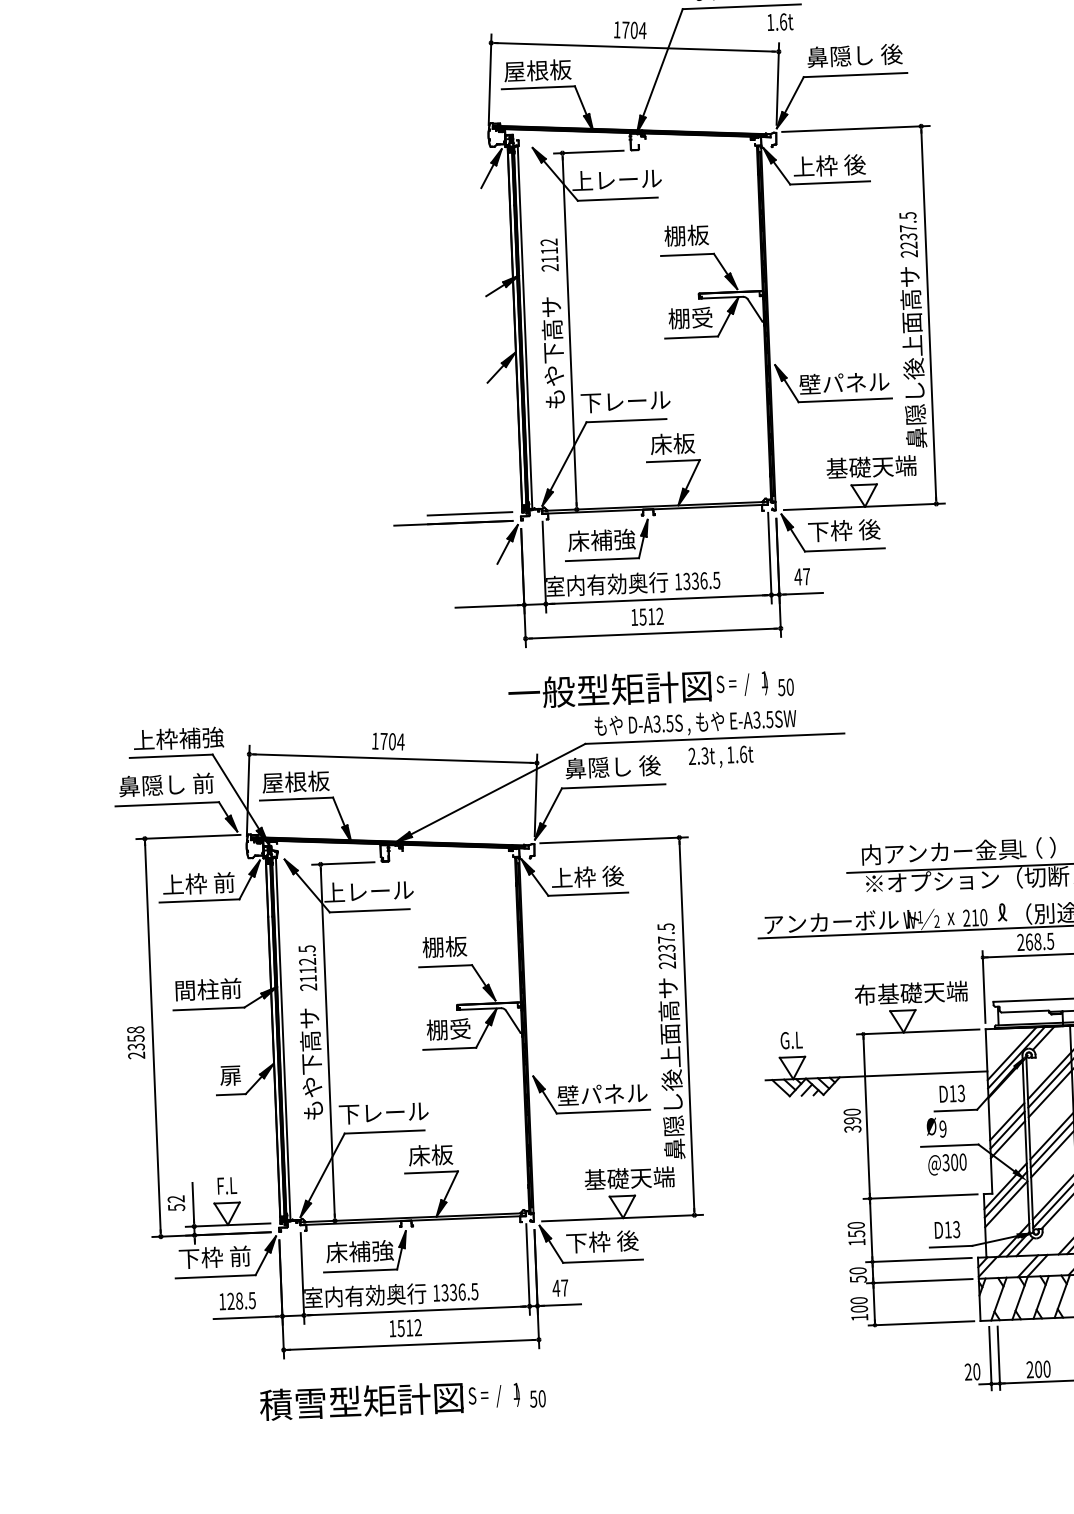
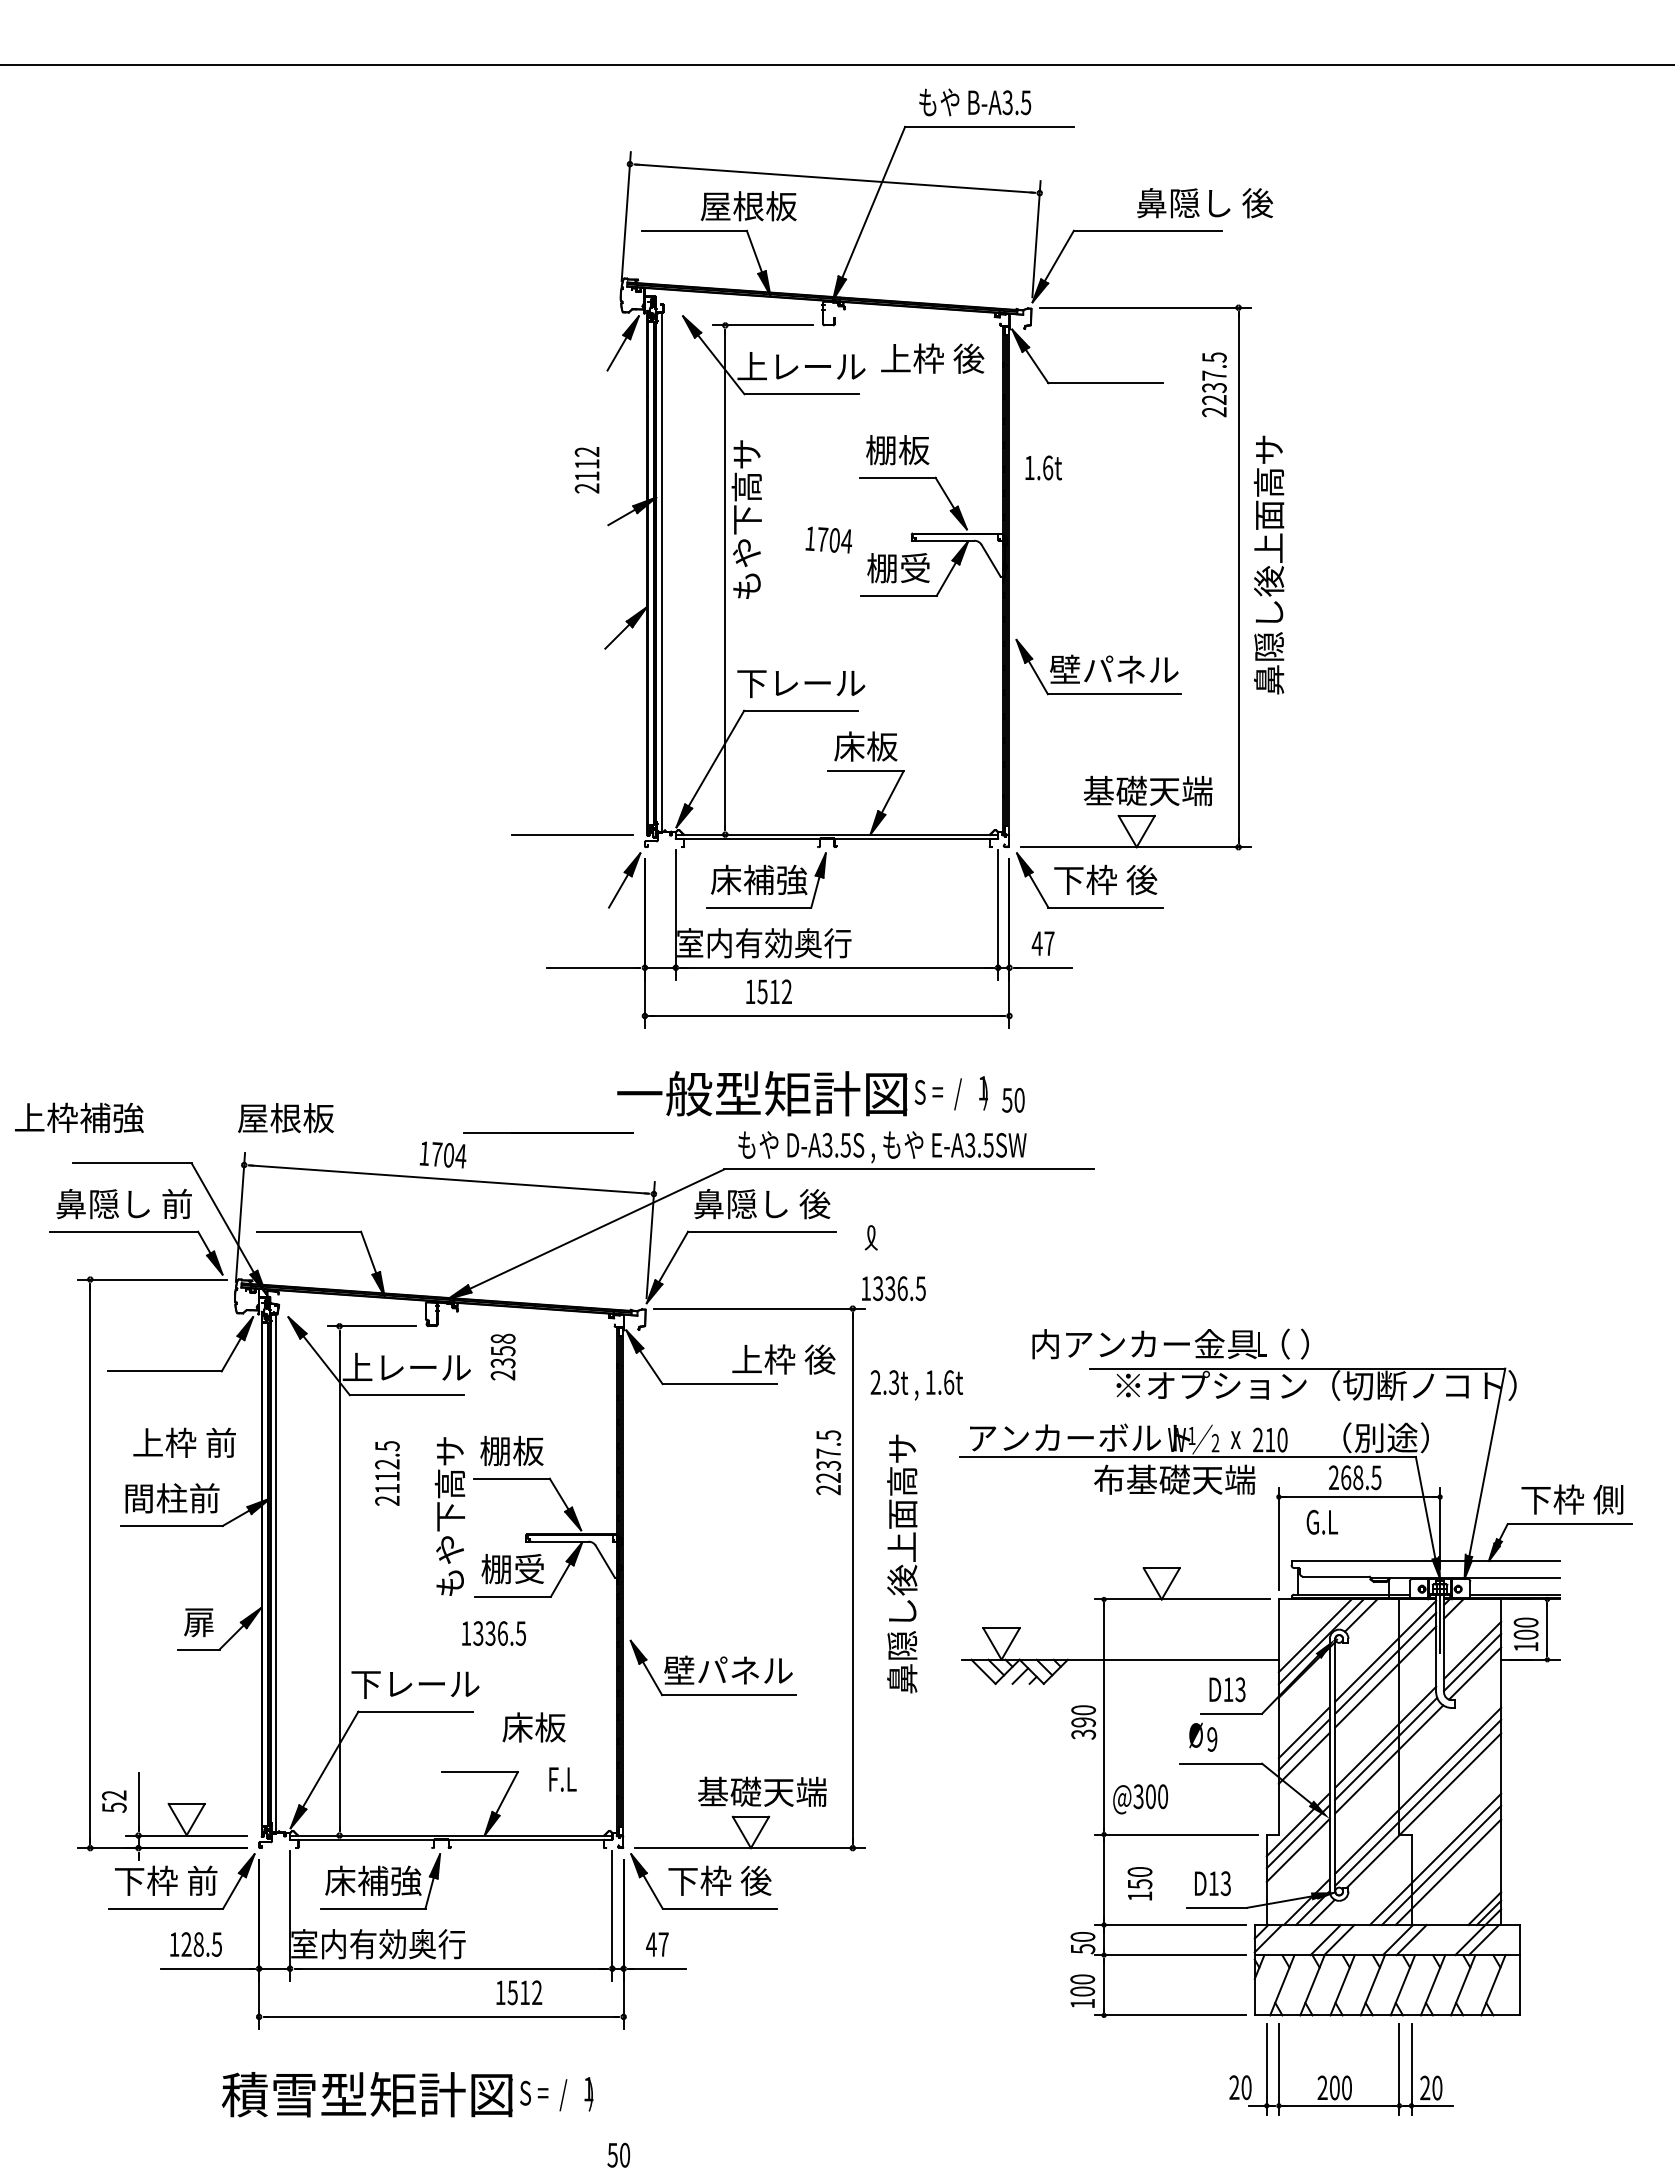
text: (780, 21) -> (1043, 467), moved
text: (629, 29) -> (828, 539), moved
text: (855, 55) -> (1205, 203), moved
text: (537, 70) -> (748, 206), moved
text: (829, 165) -> (932, 358), moved
text: (908, 234) -> (1214, 384), moved
text: (549, 255) -> (586, 470), moved
text: (553, 352) -> (746, 519), moved
text: (912, 357) -> (1268, 564), moved
line: (453, 522) -> (548, 1132), moved
text: (697, 580) -> (893, 1288), moved
text: (647, 616) -> (768, 991), moved
text: (178, 738) -> (79, 1117), moved
text: (720, 757) -> (916, 1385), moved
text: (295, 782) -> (285, 1118), moved
text: (958, 850) -> (1170, 1343), moved
text: (587, 877) -> (783, 1359), moved
text: (198, 883) -> (184, 1442), moved
part: (1001, 912) -> (870, 1237), moved
text: (307, 968) -> (387, 1473), moved
text: (911, 992) -> (1174, 1479), moved
text: (790, 1039) -> (1321, 1521), moved
text: (135, 1042) -> (502, 1356), moved
text: (311, 1064) -> (449, 1516), moved
text: (671, 1068) -> (902, 1563), moved
text: (430, 1155) -> (533, 1727), moved
text: (947, 1164) -> (1140, 1799), moved
text: (226, 1185) -> (562, 1779), moved
text: (856, 1233) -> (1139, 1883), moved
text: (455, 1292) -> (493, 1633), moved
text: (405, 1328) -> (519, 1992), moved
text: (537, 1398) -> (618, 2154), moved

